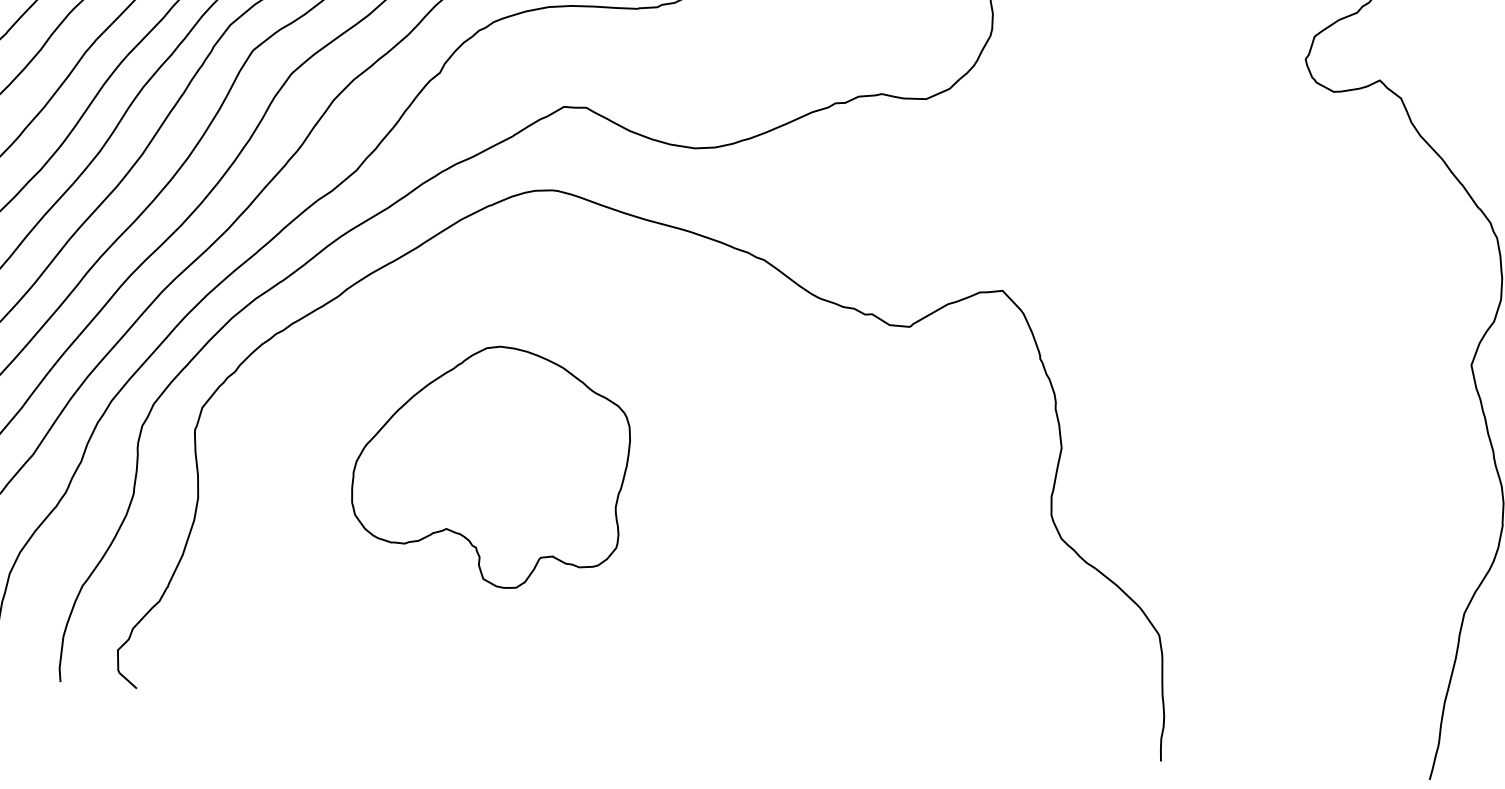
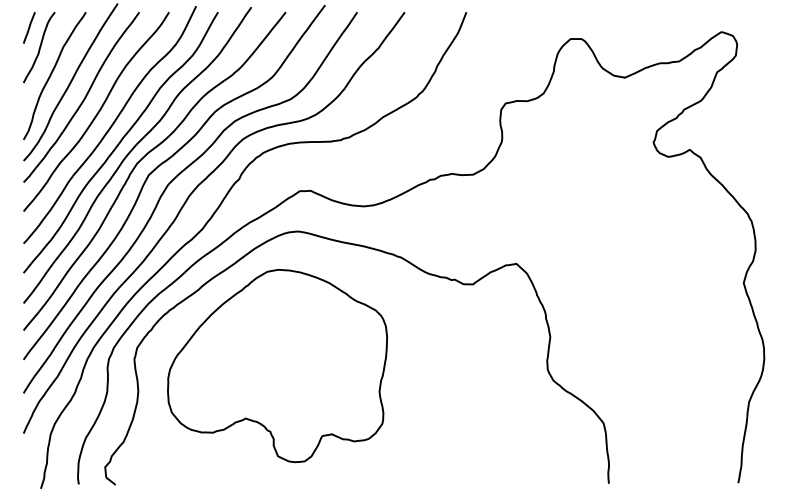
part: (490, 465) -> (277, 365), size x1.67

